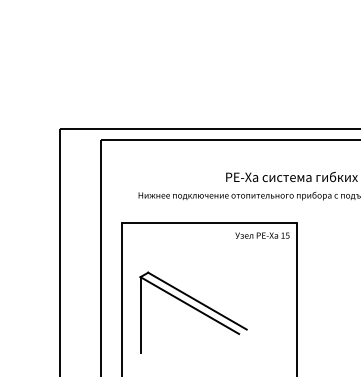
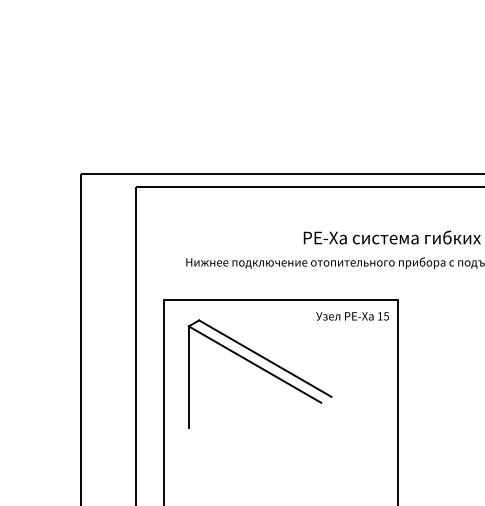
part: (193, 312) -> (259, 373), moved

